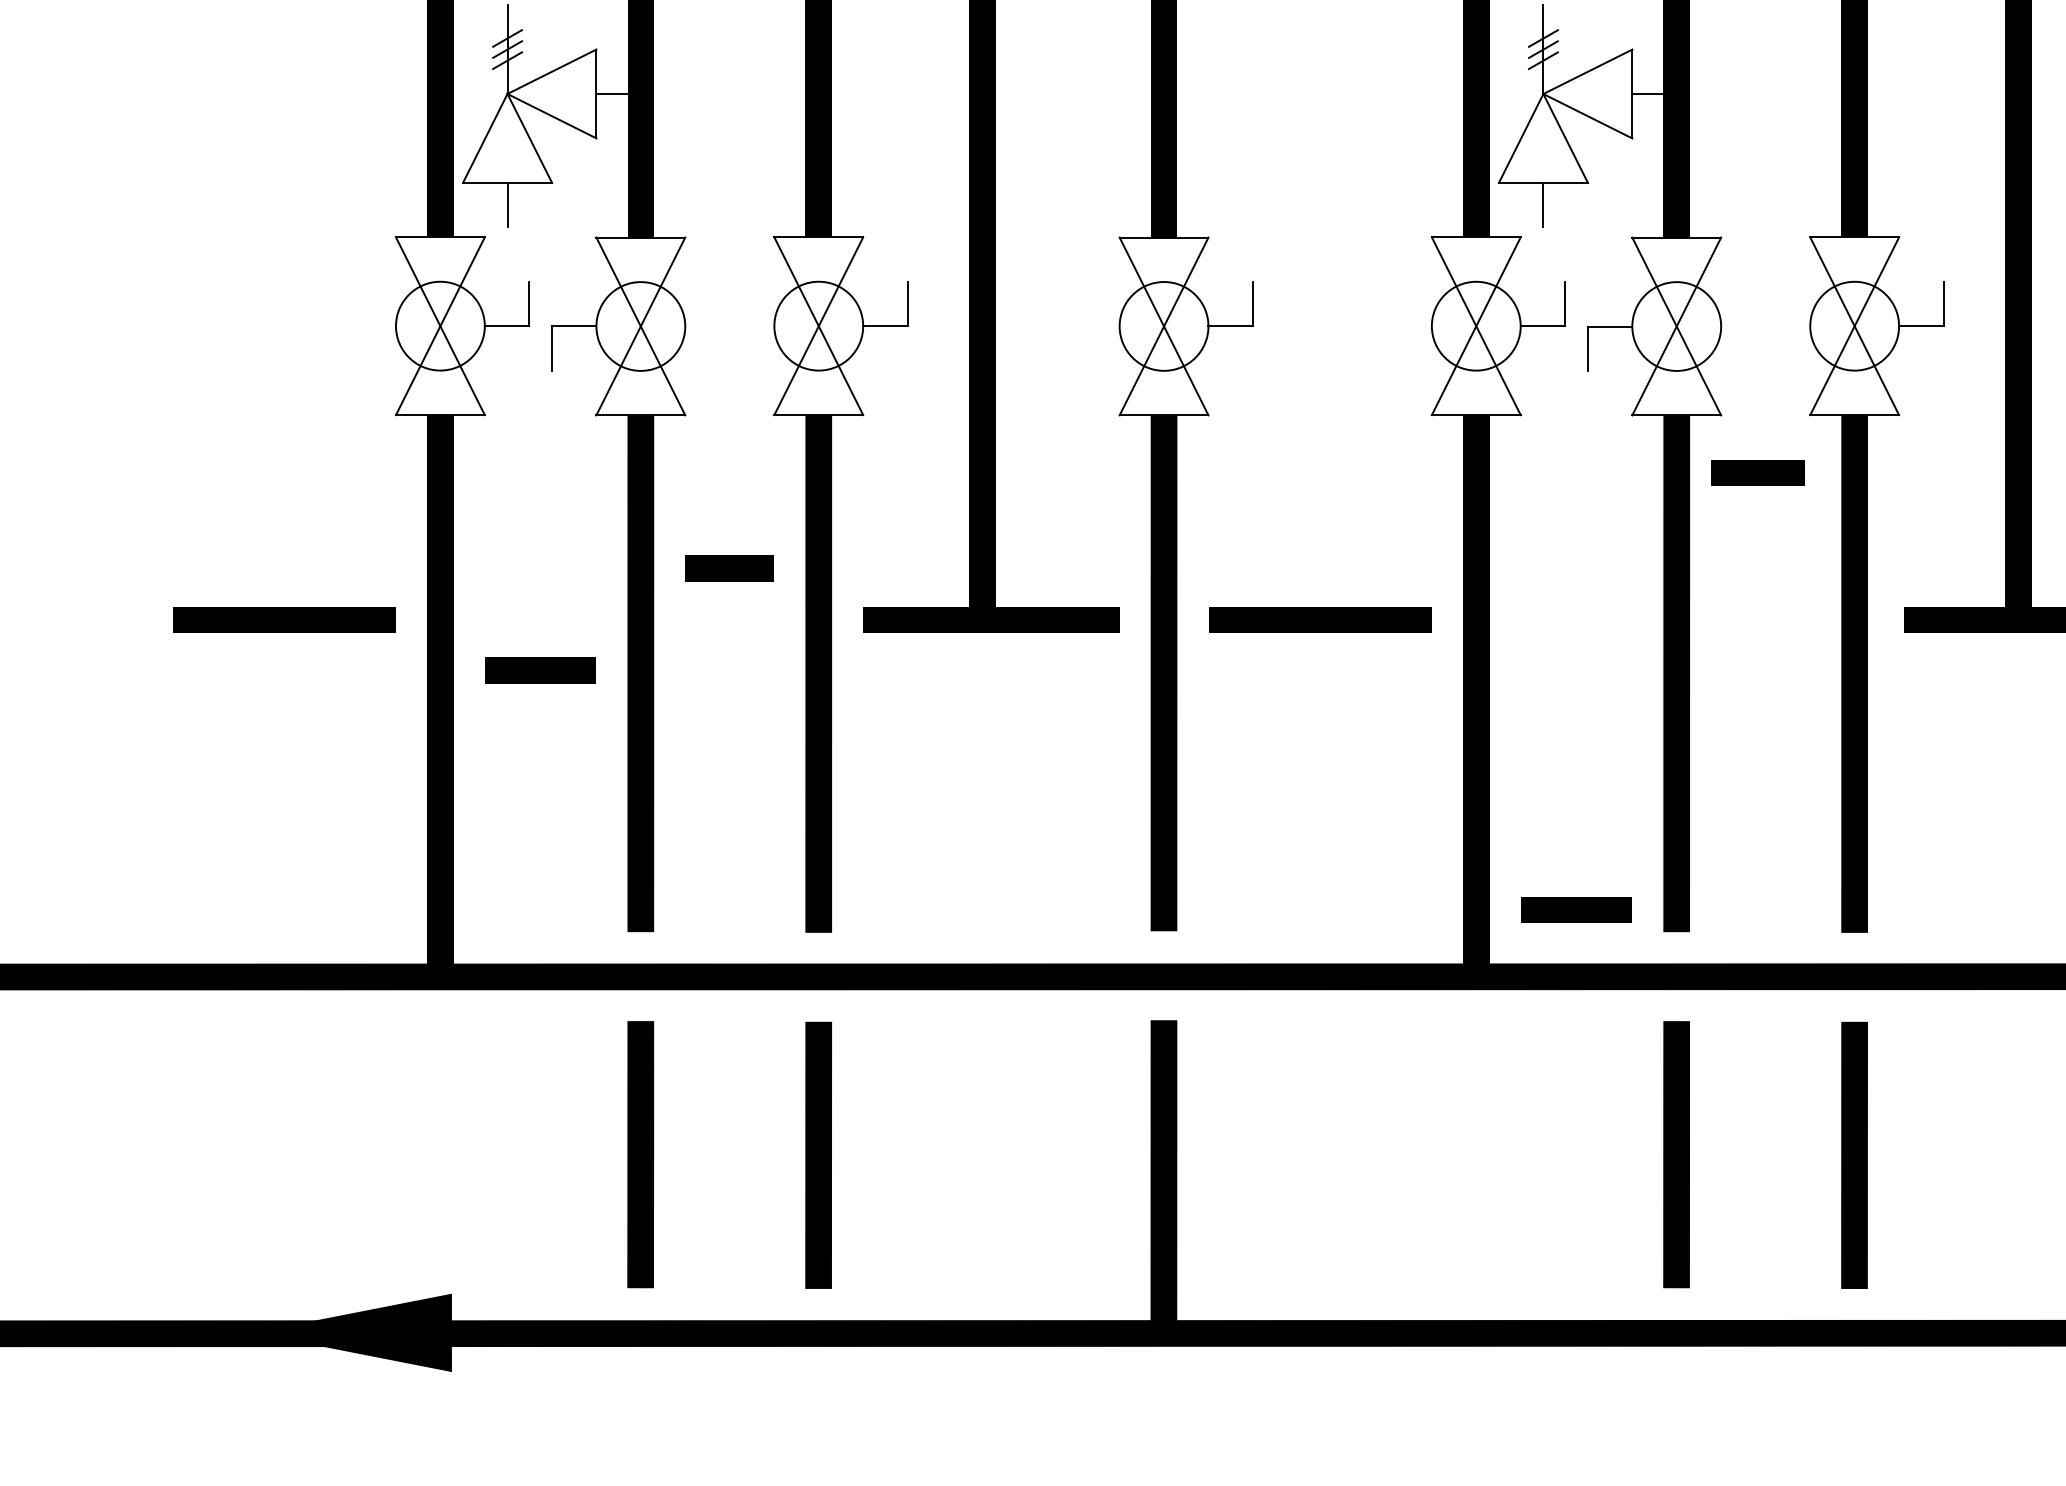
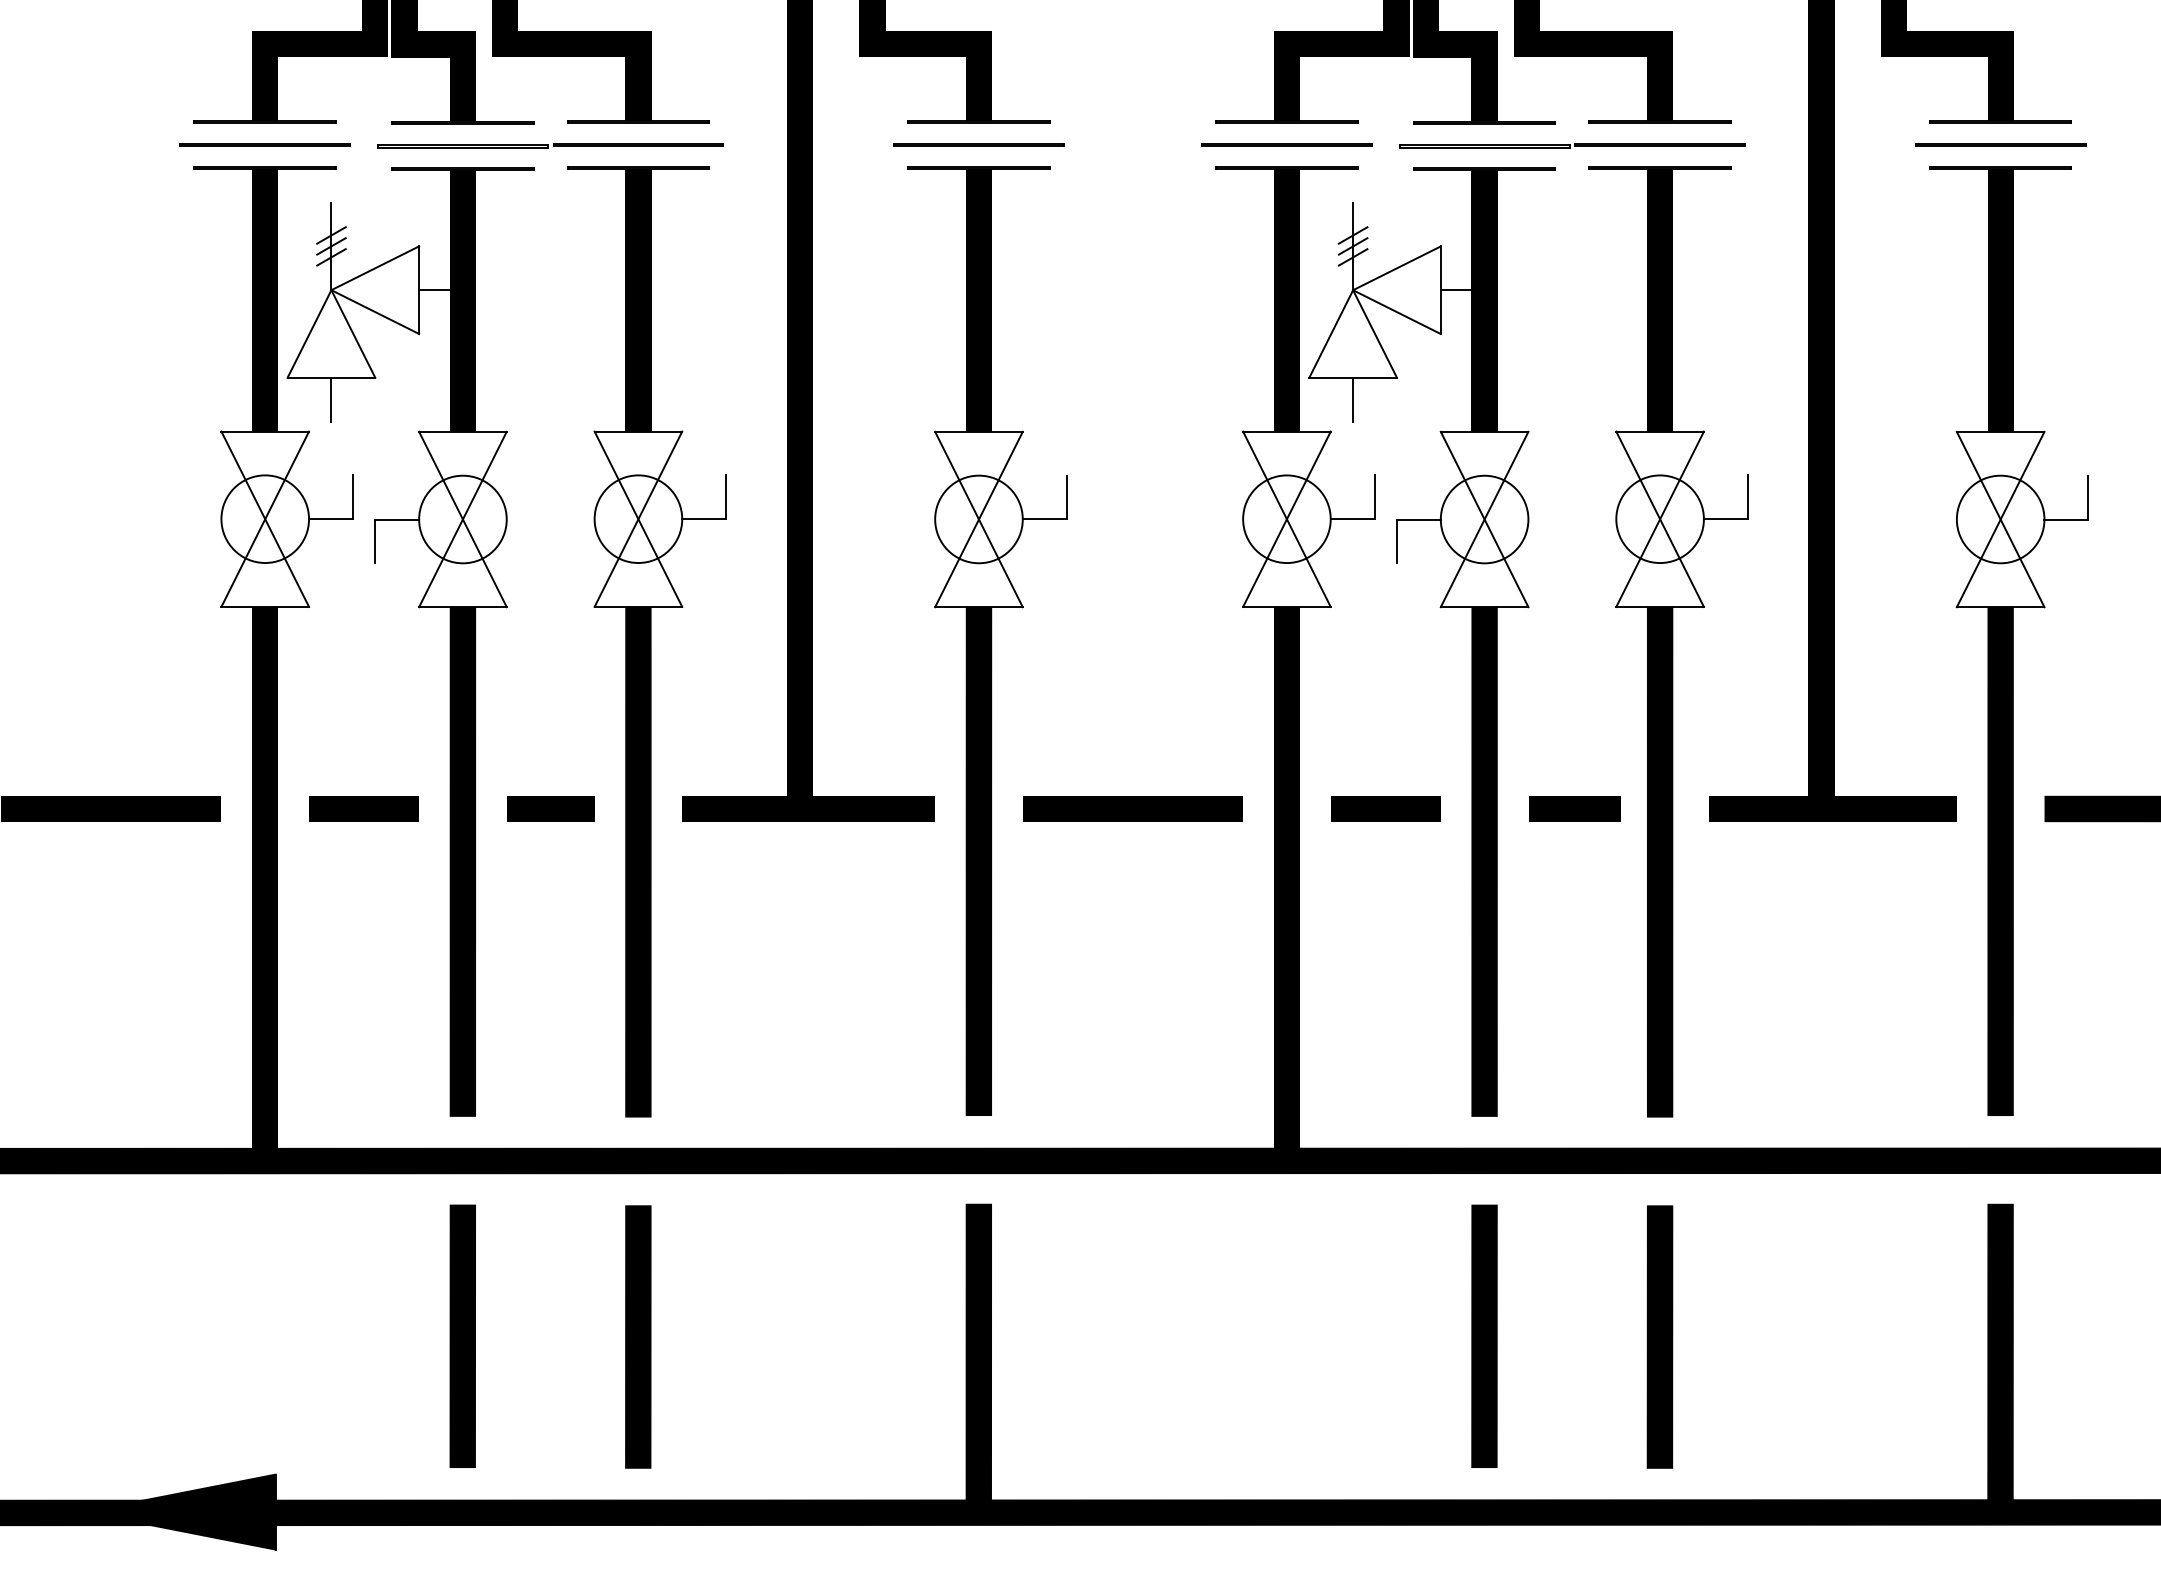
line: (1757, 472) -> (1574, 808), moved
line: (729, 567) -> (550, 808), moved
line: (540, 670) -> (363, 808), moved
line: (1576, 909) -> (1385, 808), moved

